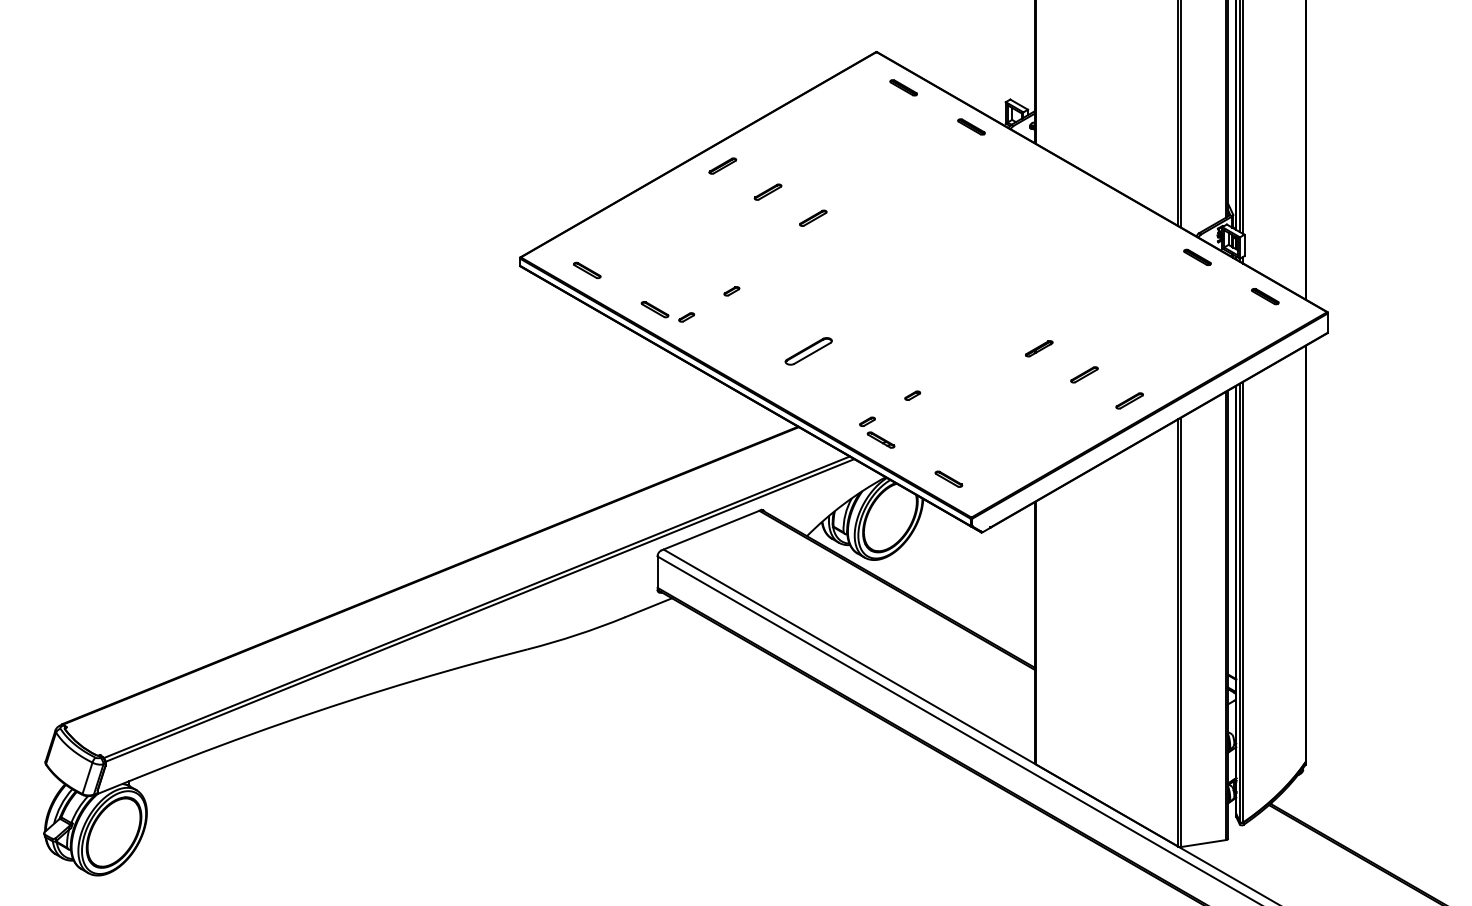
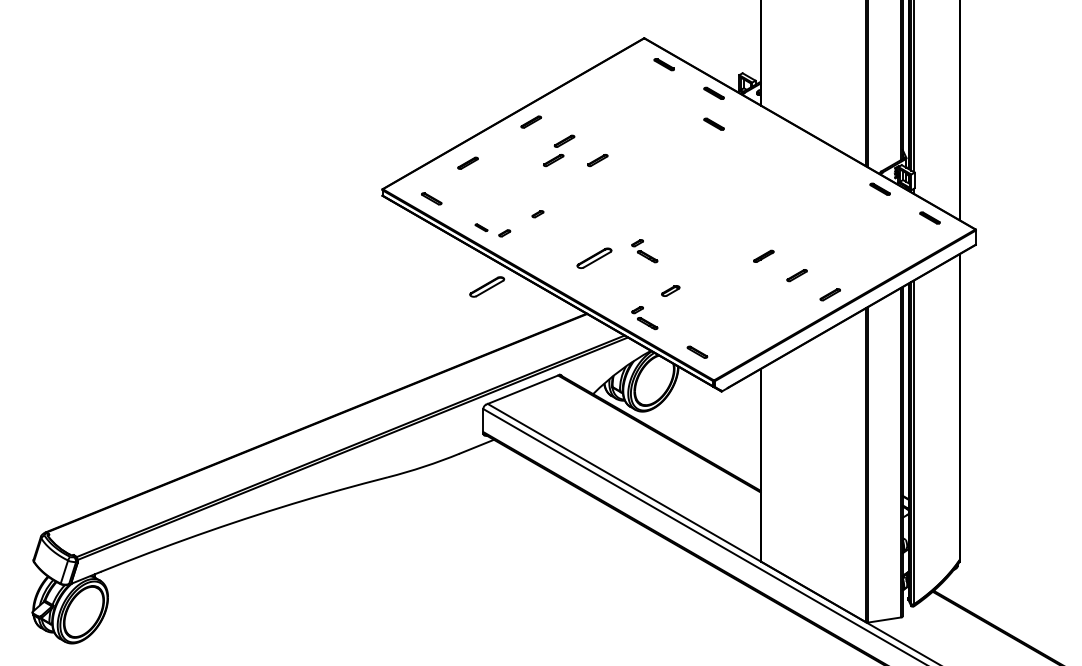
part: (971, 168) -> (714, 123), added
part: (753, 217) -> (553, 159), added
part: (636, 221) -> (467, 162), added
part: (654, 309) -> (481, 227), size x0.6
part: (877, 341) -> (644, 251), added
part: (662, 390) -> (486, 287), added
part: (912, 395) -> (670, 290), size x1.6

